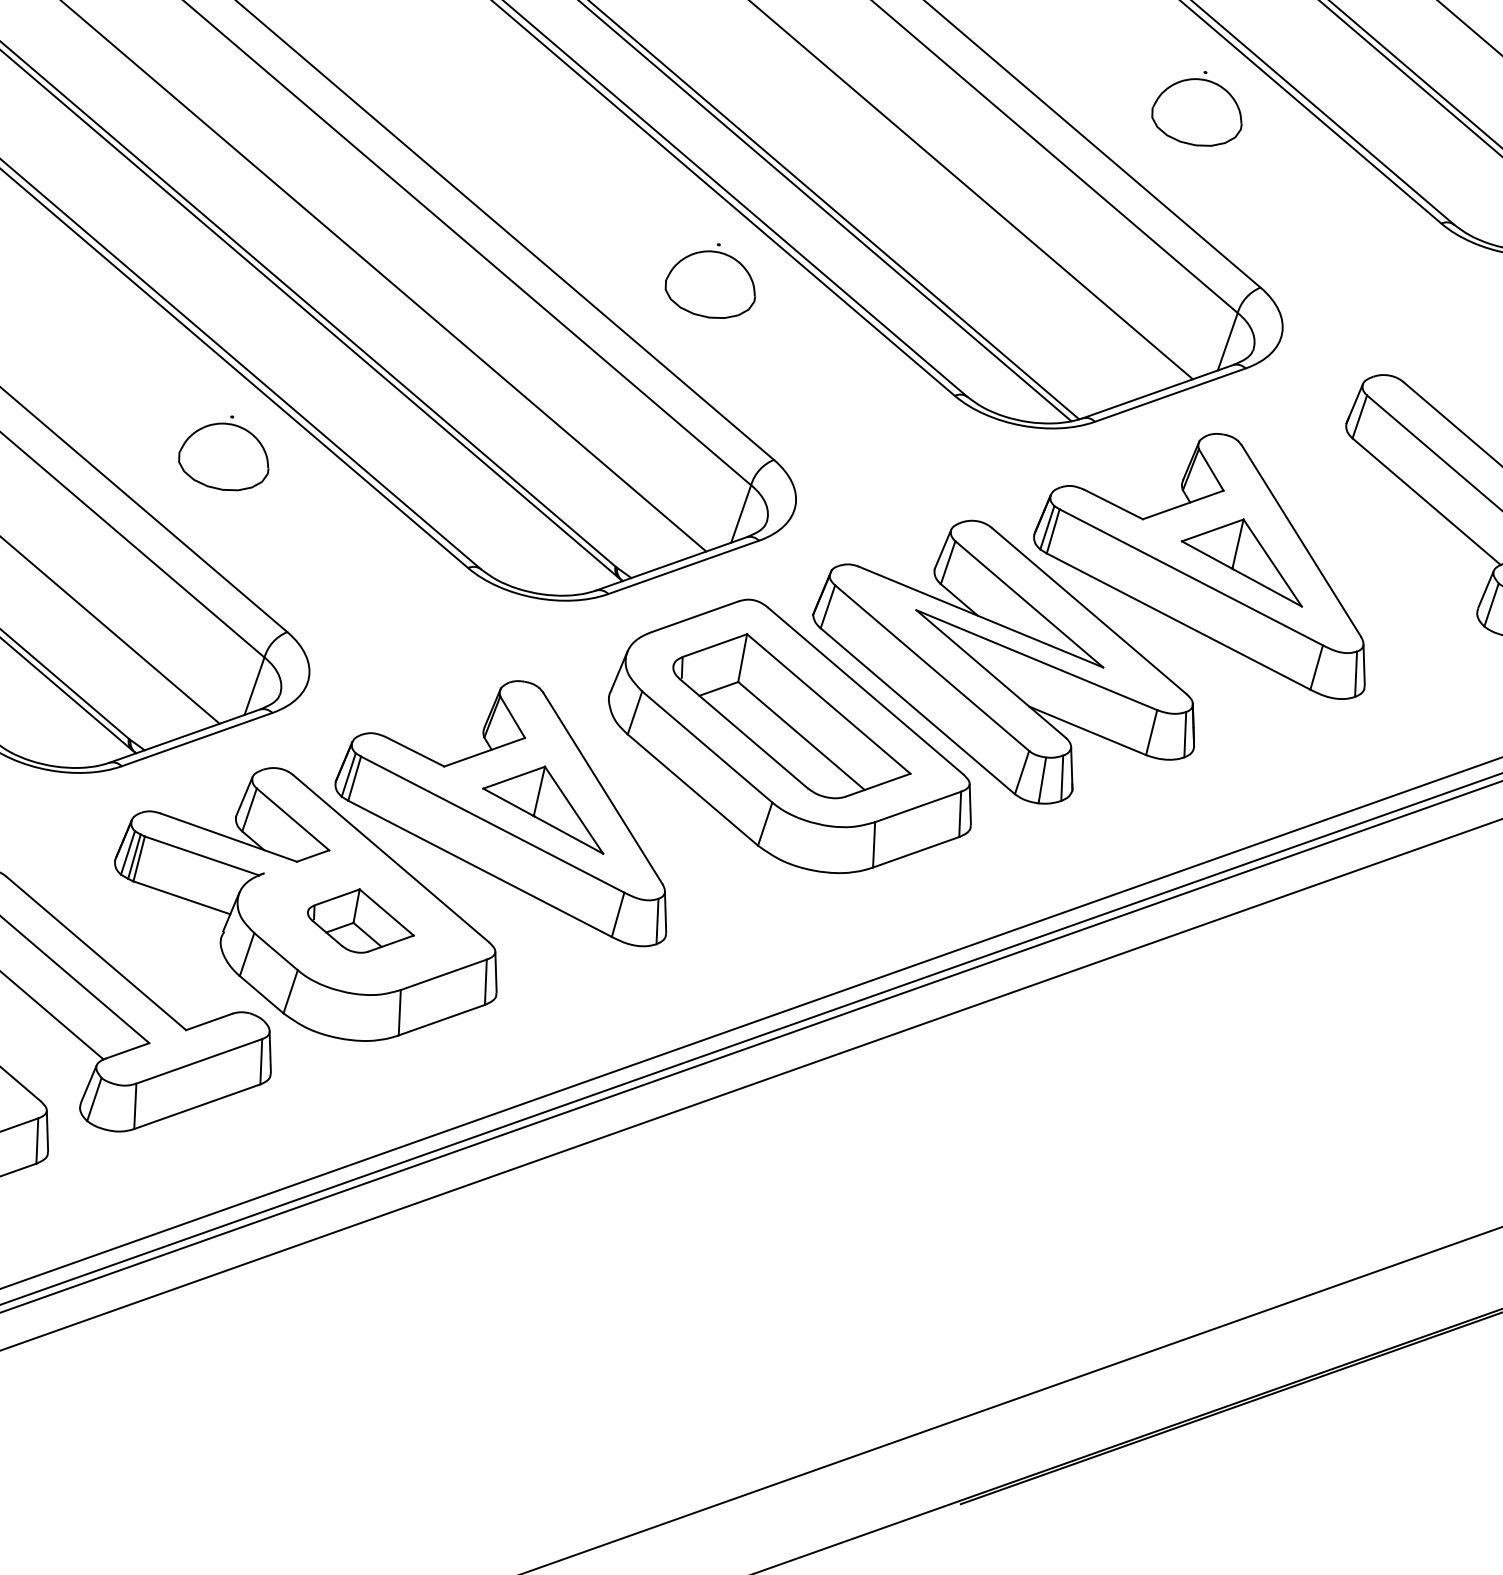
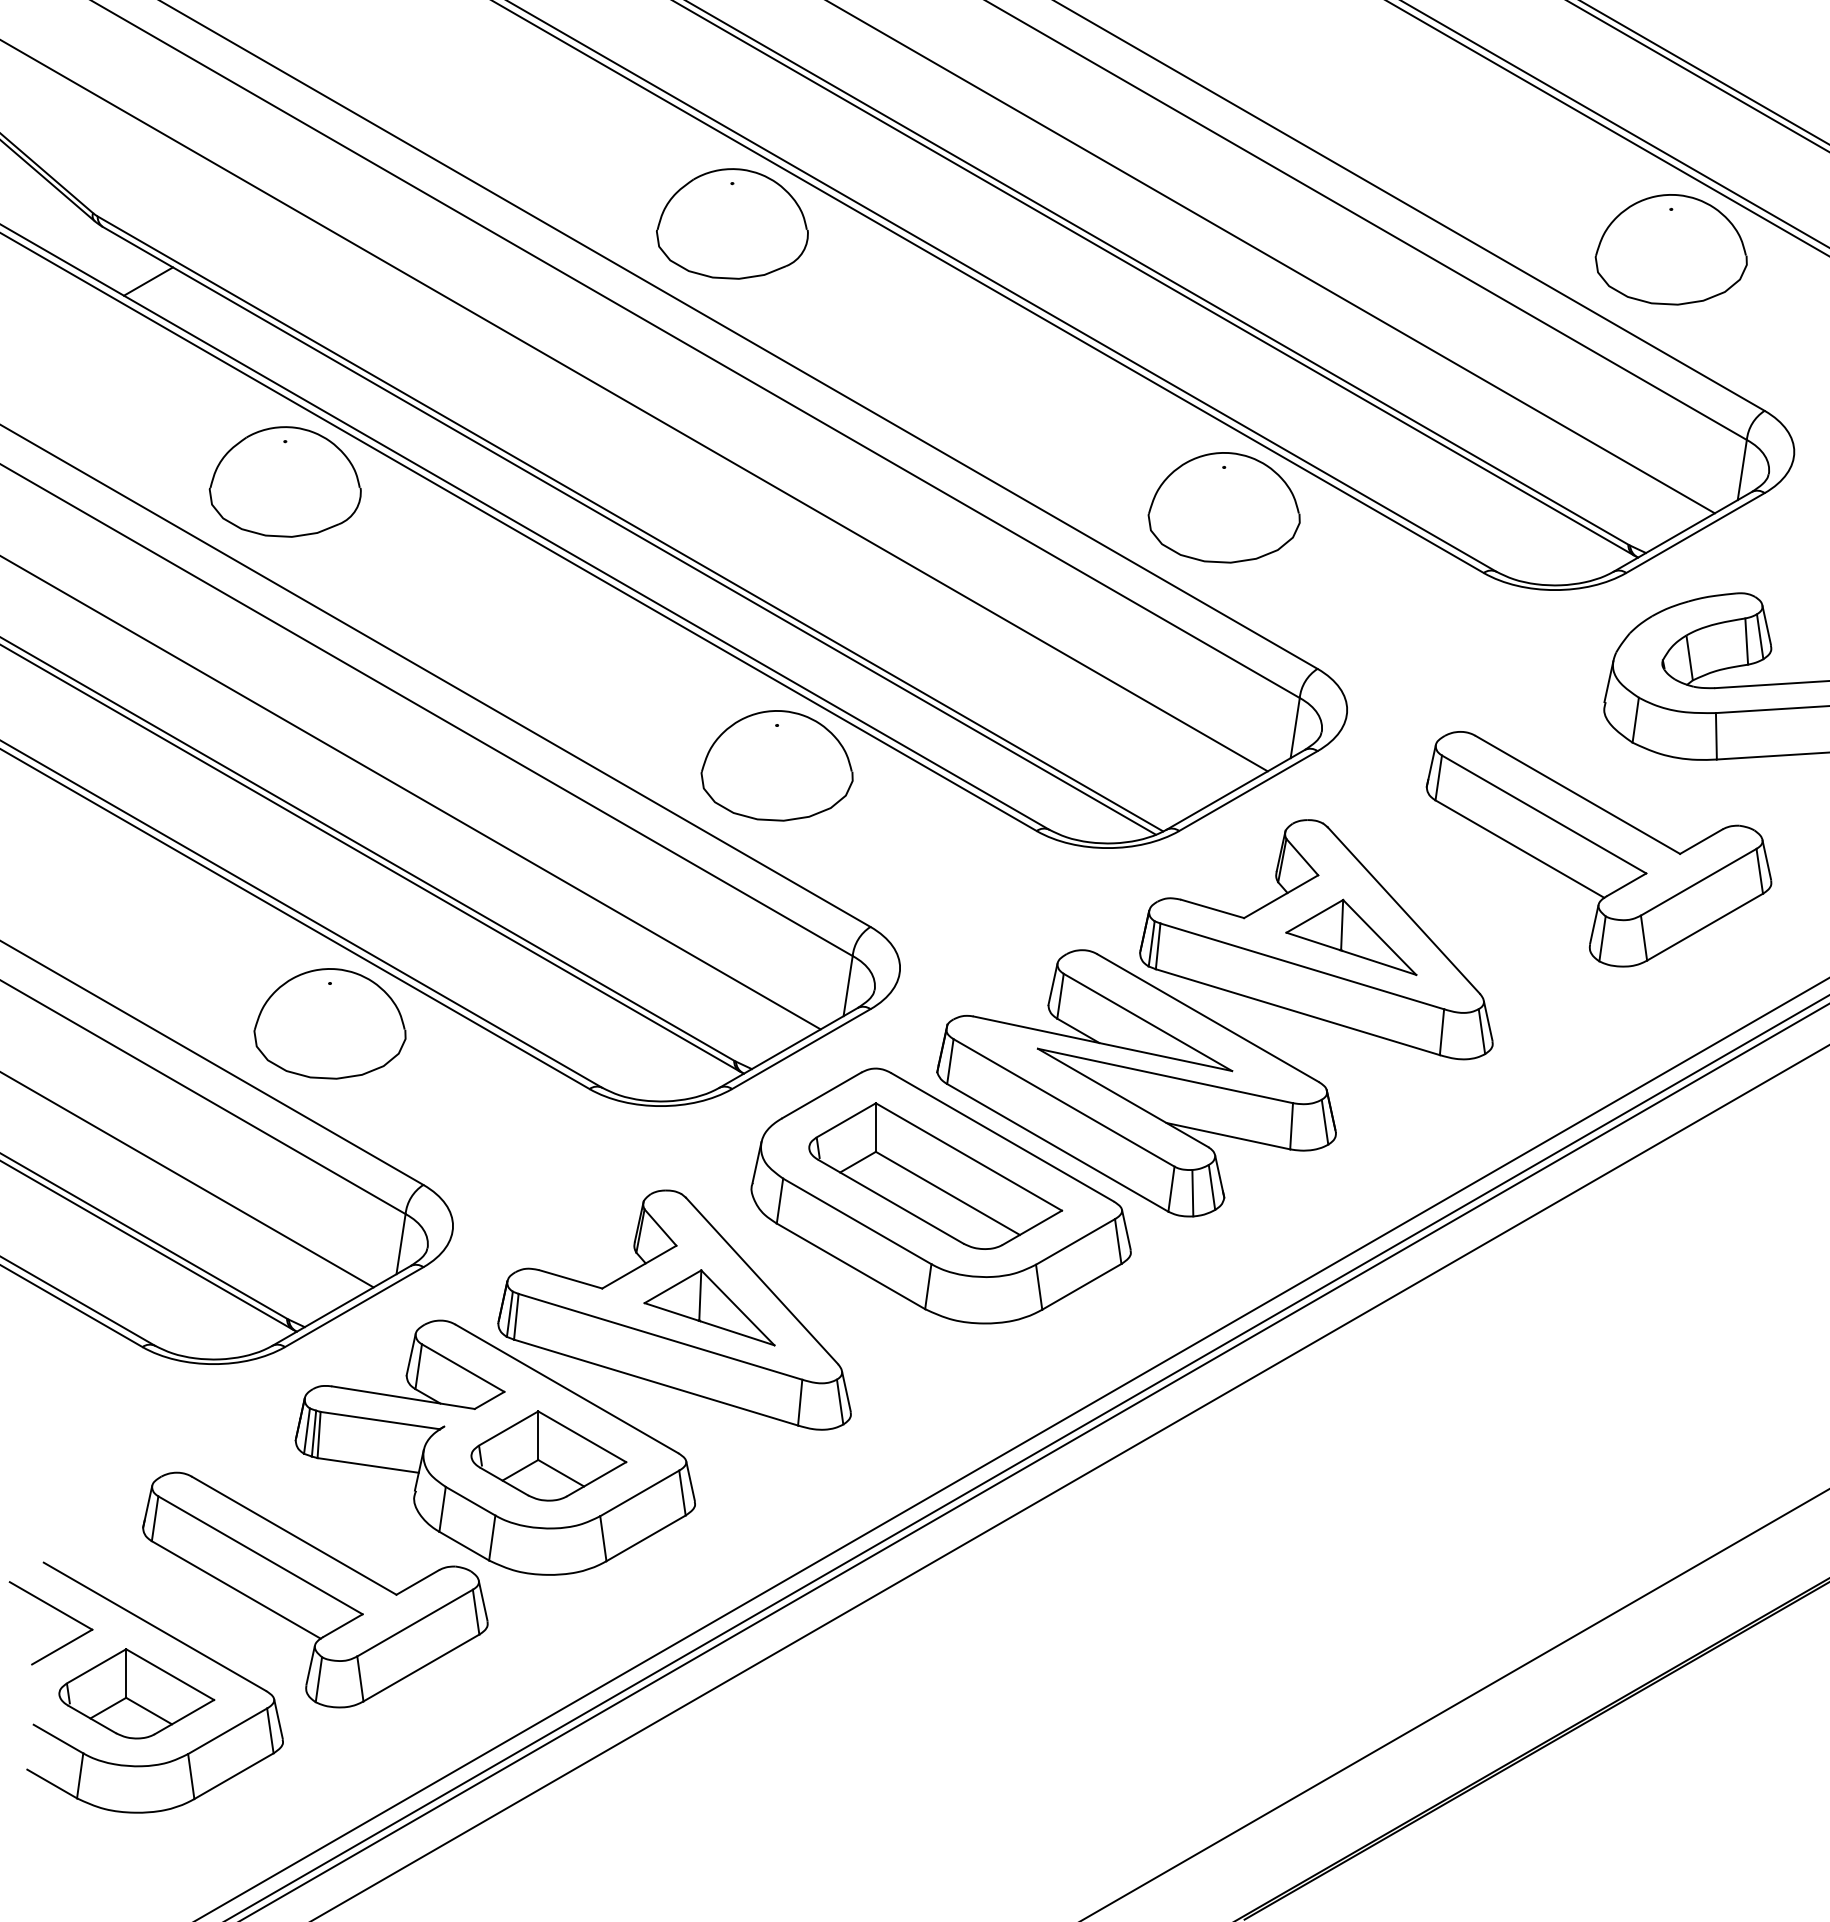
part: (1197, 111) -> (1223, 507), size x1.67
part: (710, 284) -> (776, 765), size x1.67
part: (224, 456) -> (329, 1023), size x1.67
part: (361, 920) -> (548, 1455), size x1.43

